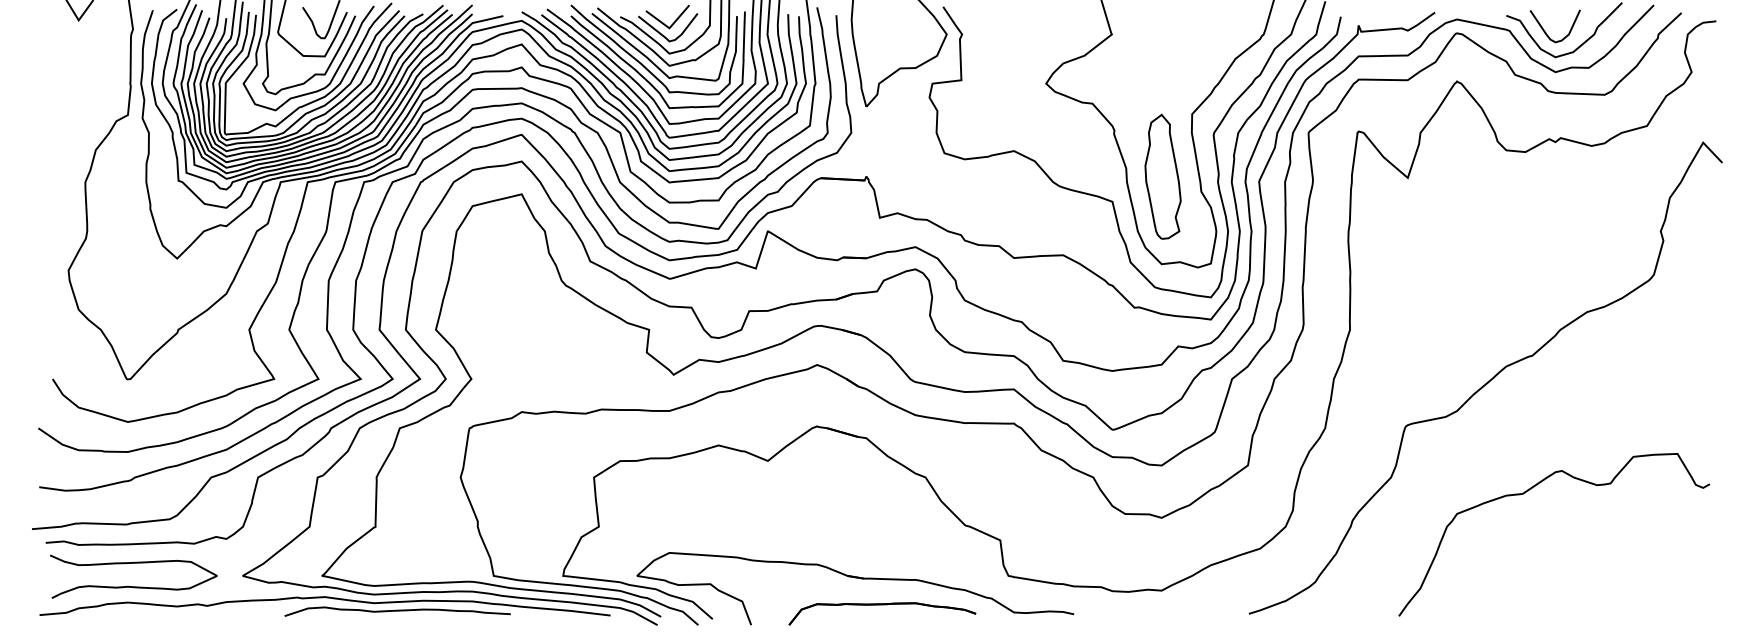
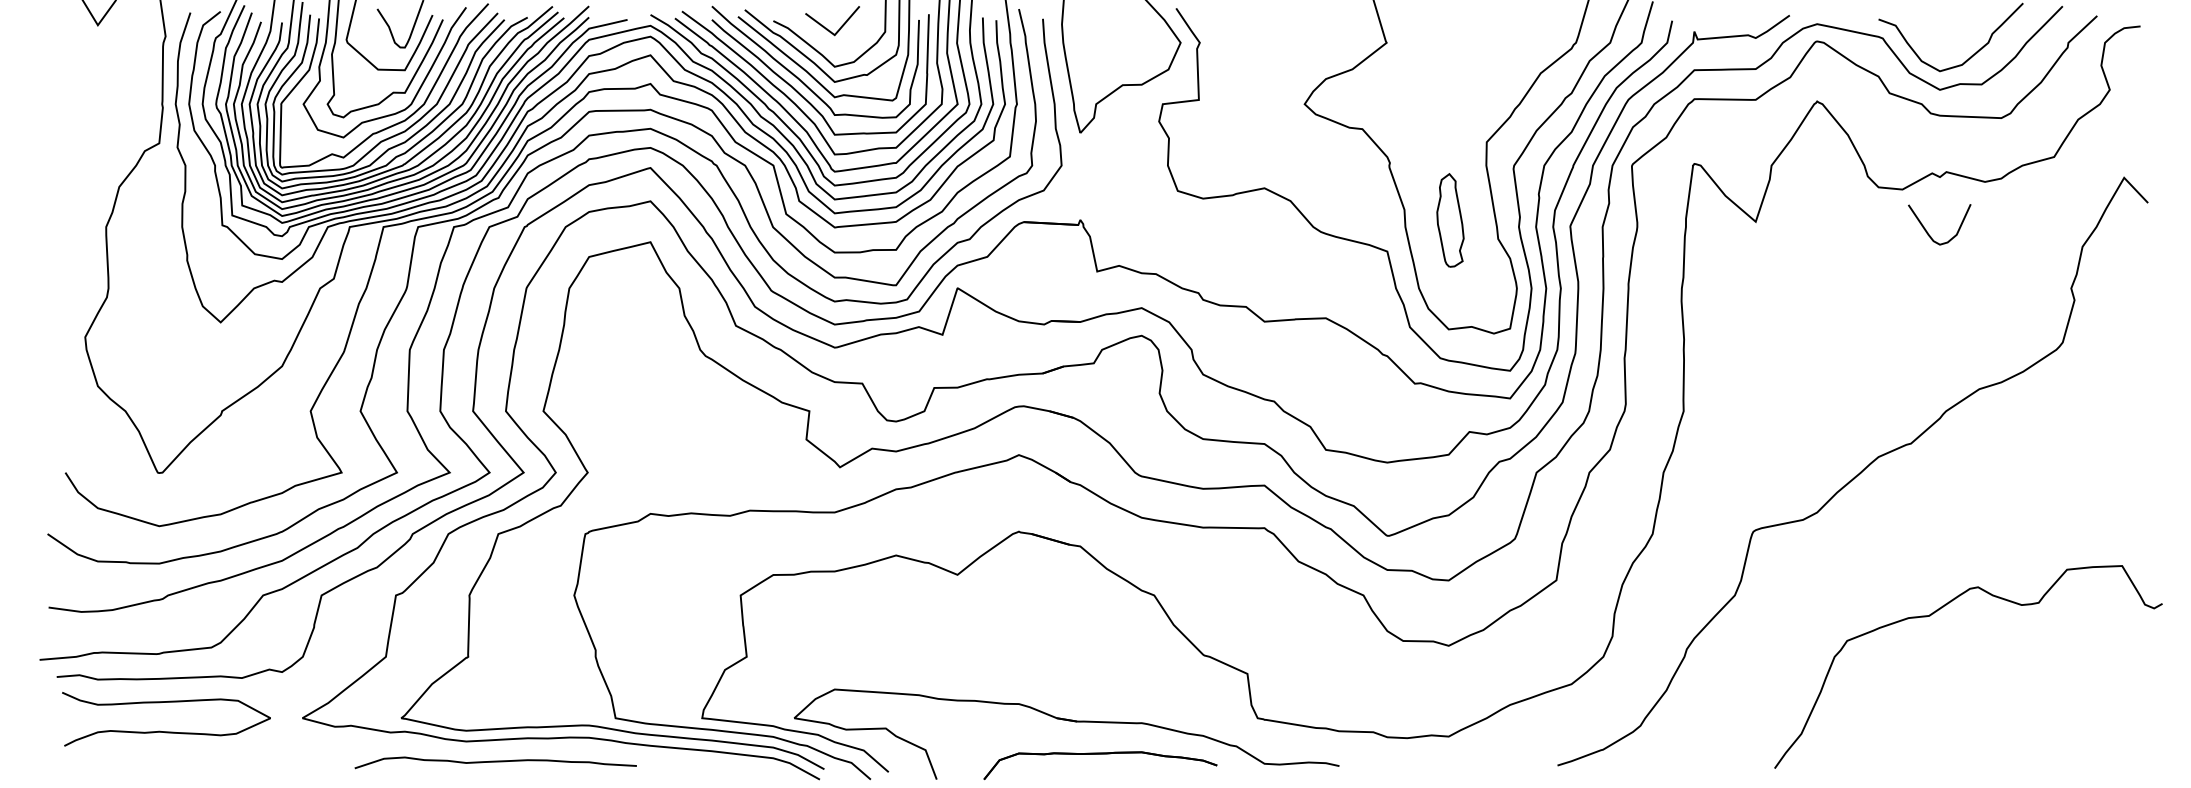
curve: (1546, 32) -> (1928, 232), moved
curve: (663, 35) -> (827, 43), removed
part: (1163, 176) -> (1450, 220), size x0.6
curve: (1526, 492) -> (1933, 614), moved
curve: (328, 598) -> (409, 746), removed

